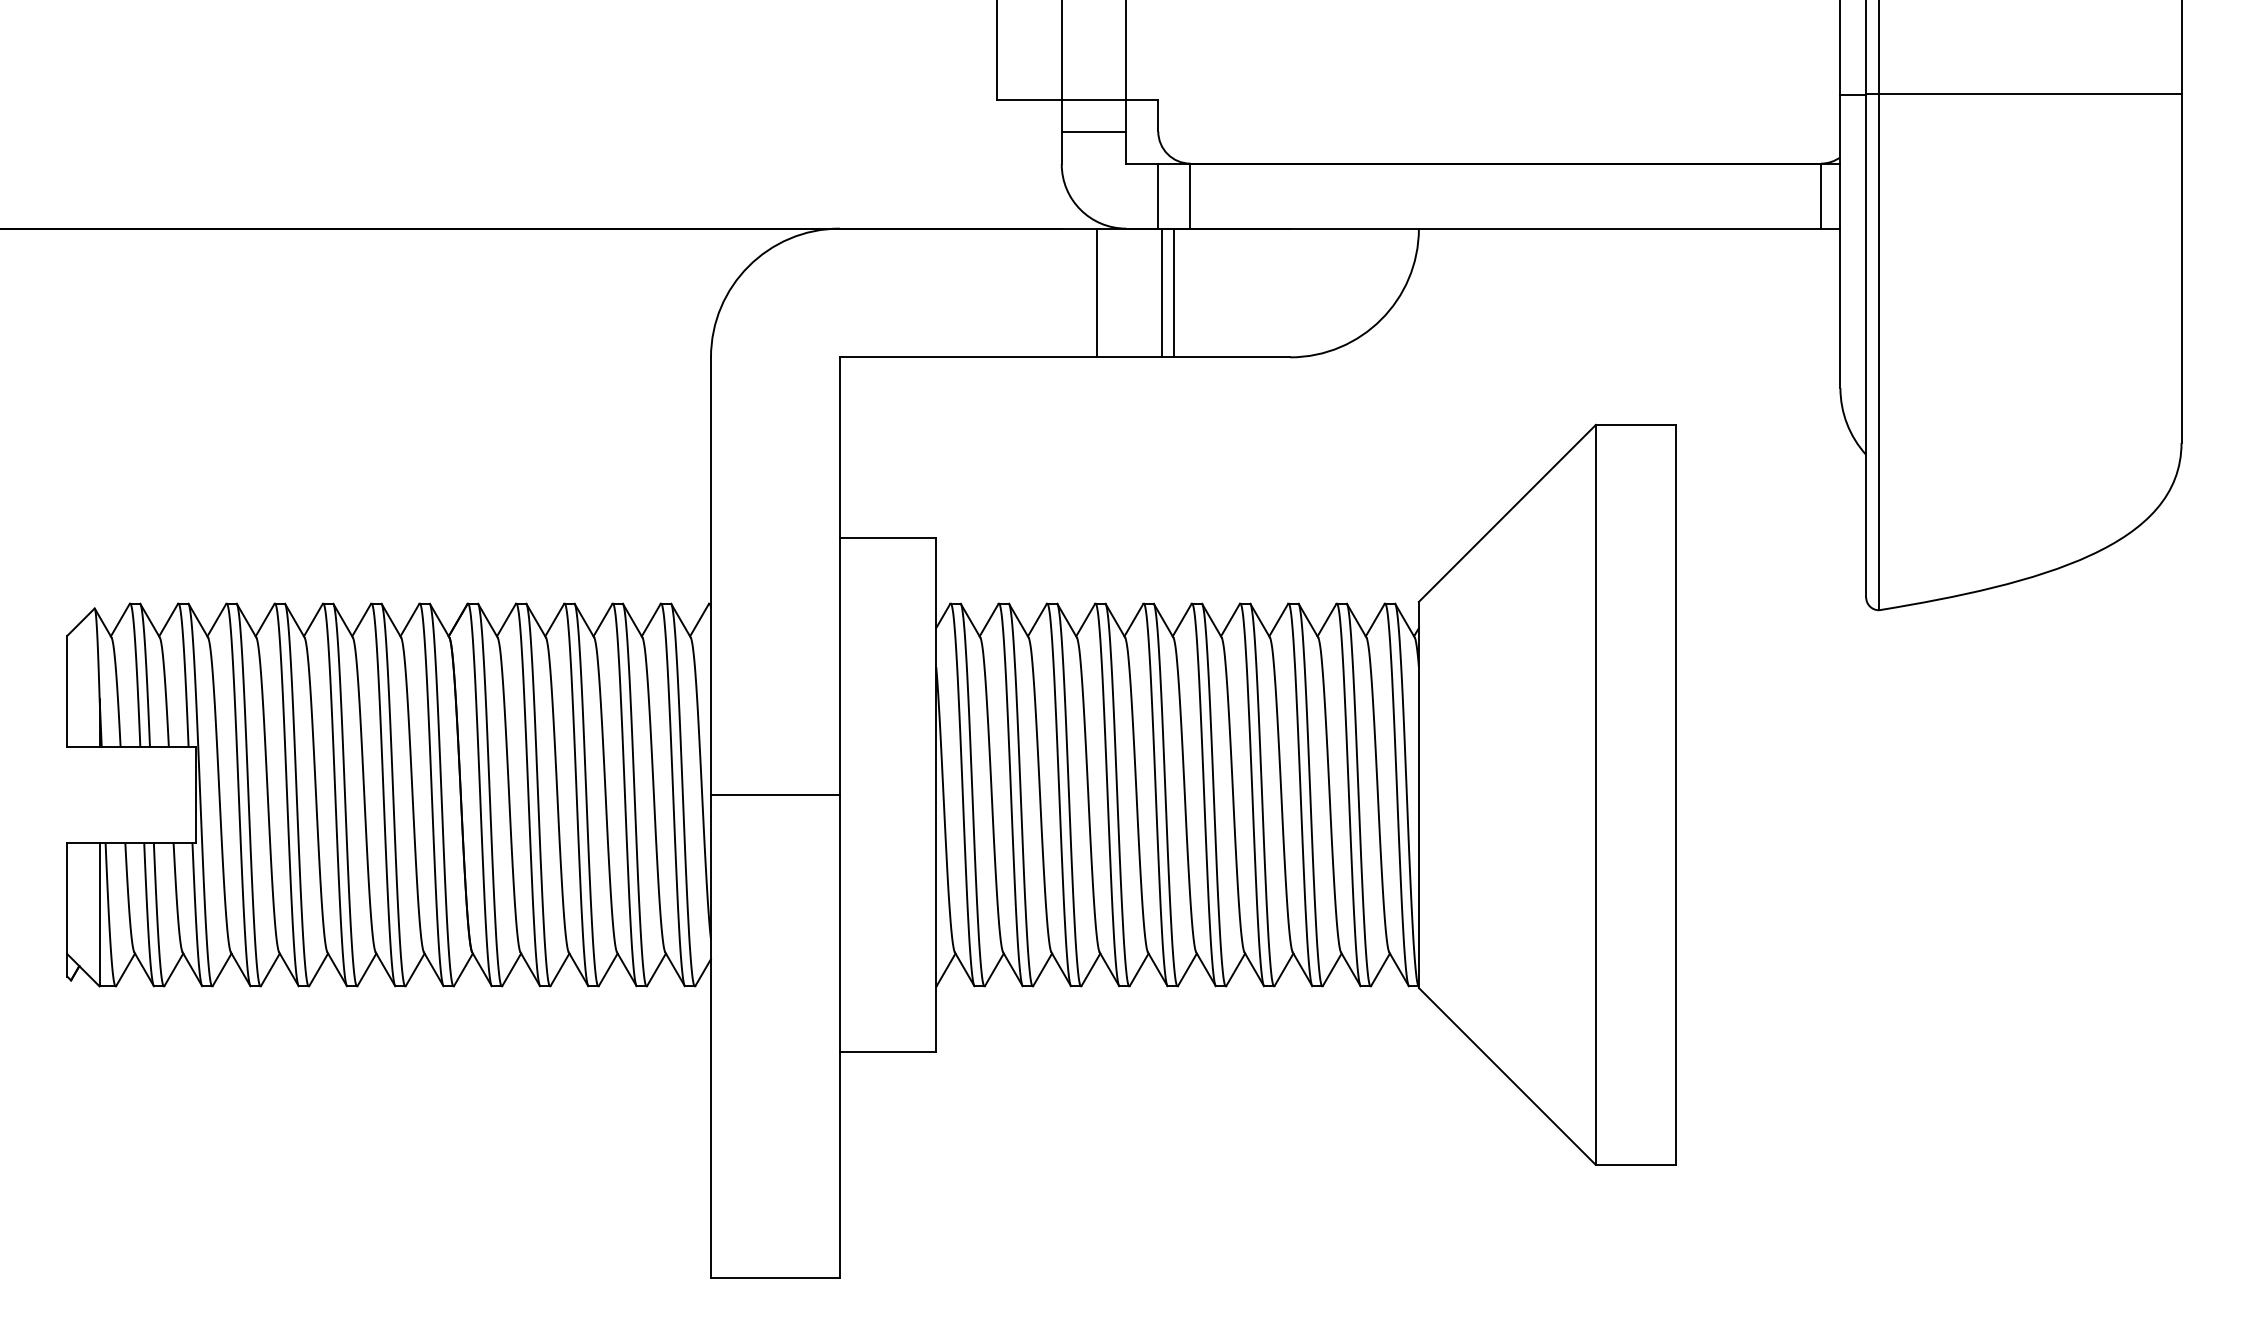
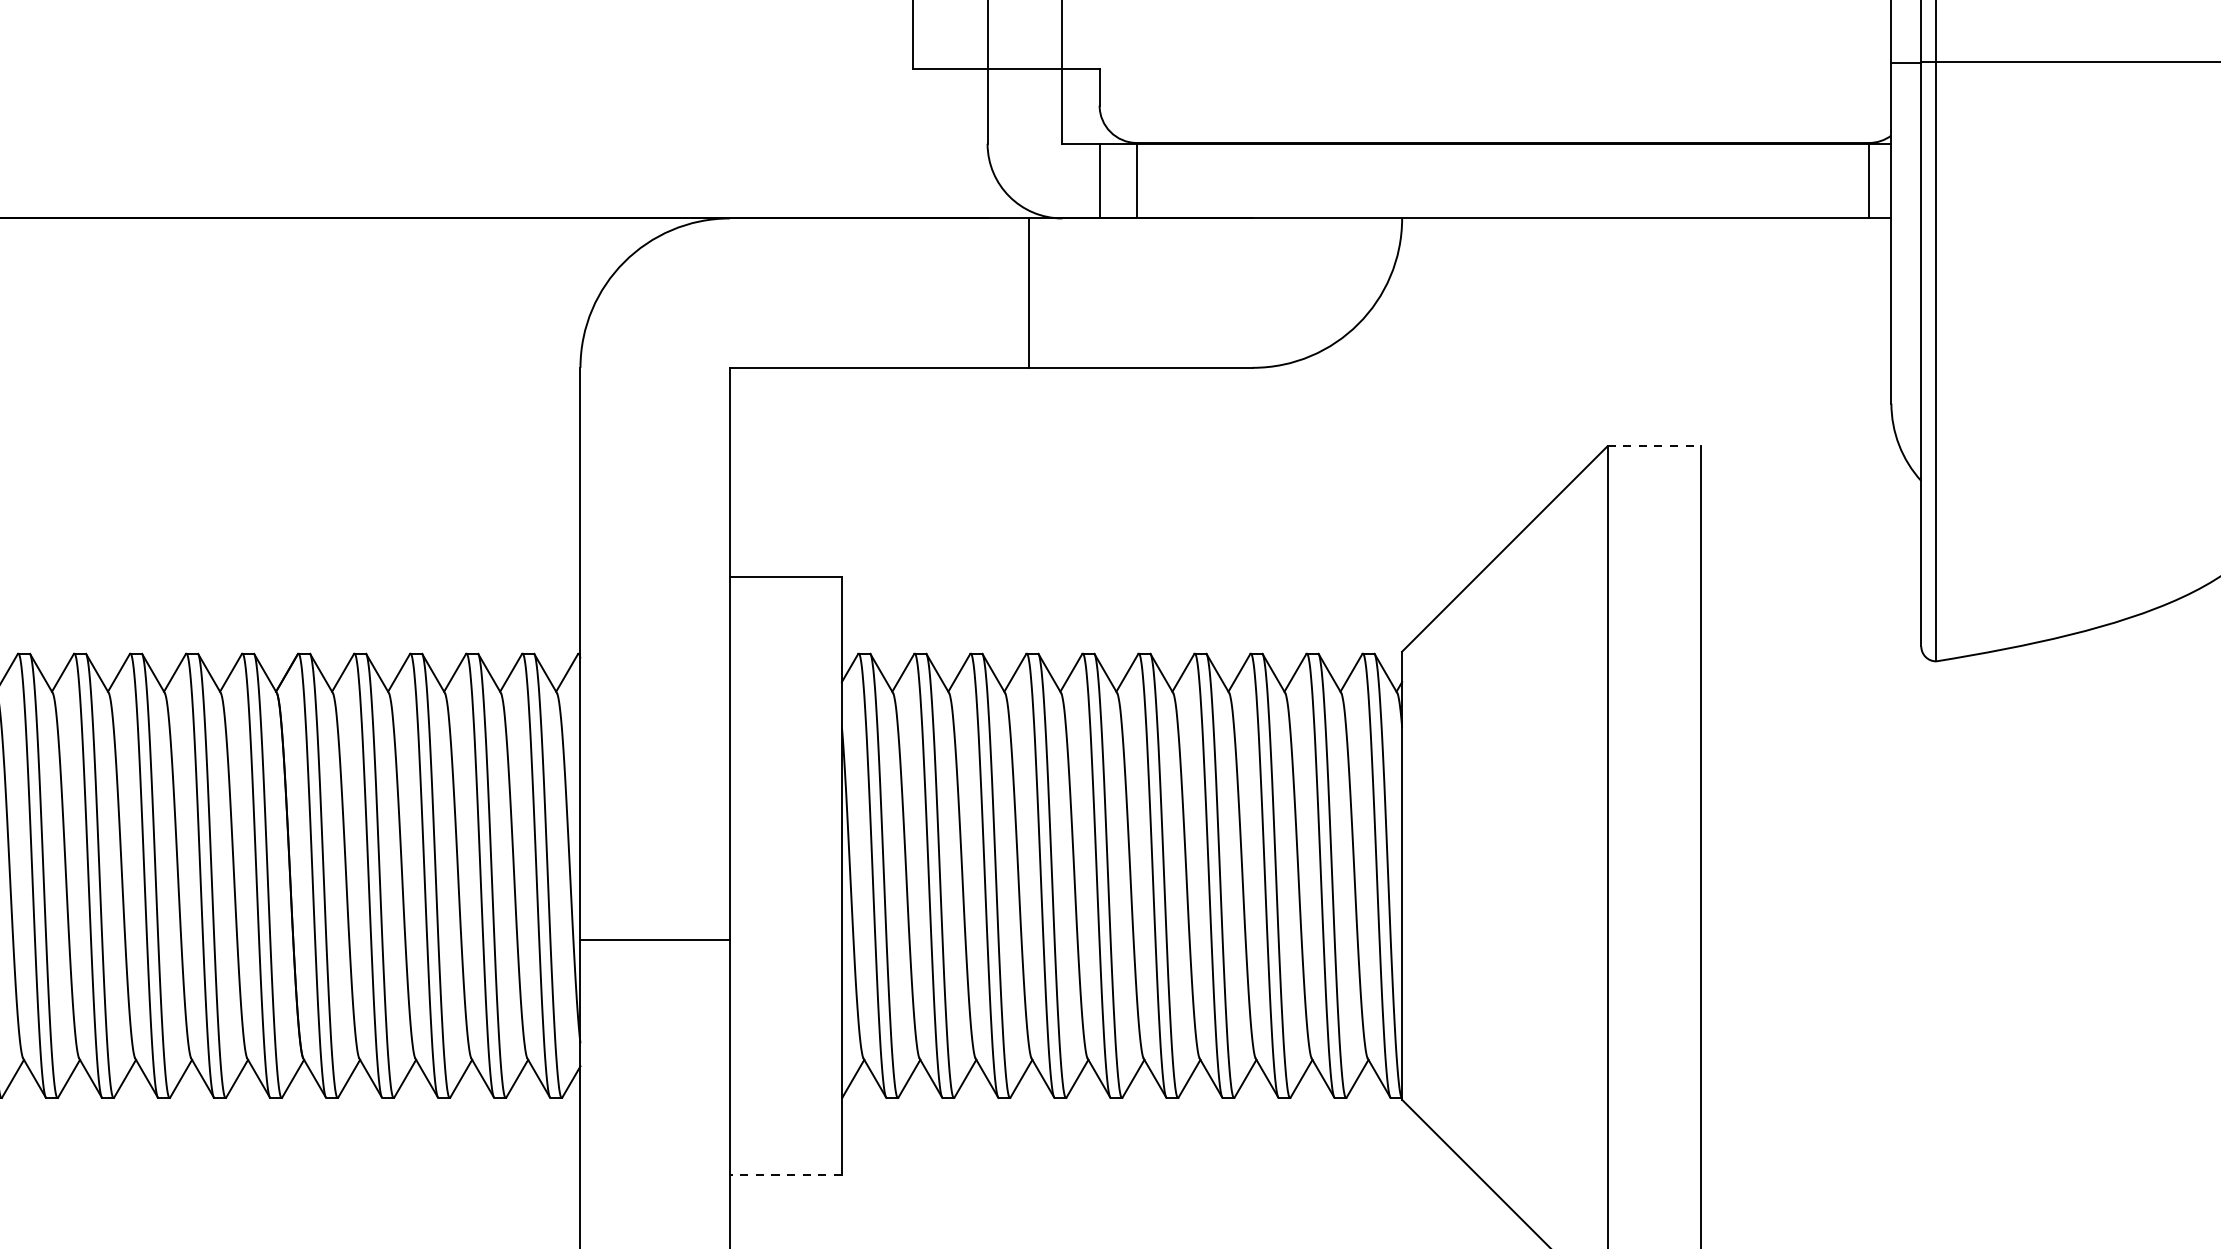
line: (1093, 132) -> (1024, 106), removed
line: (1161, 292) -> (1103, 292), removed
line: (1174, 292) -> (1118, 292), removed
line: (1636, 424) -> (1654, 445), solid -> dashed
line: (775, 794) -> (655, 939), moved
line: (887, 1052) -> (785, 1174), solid -> dashed

